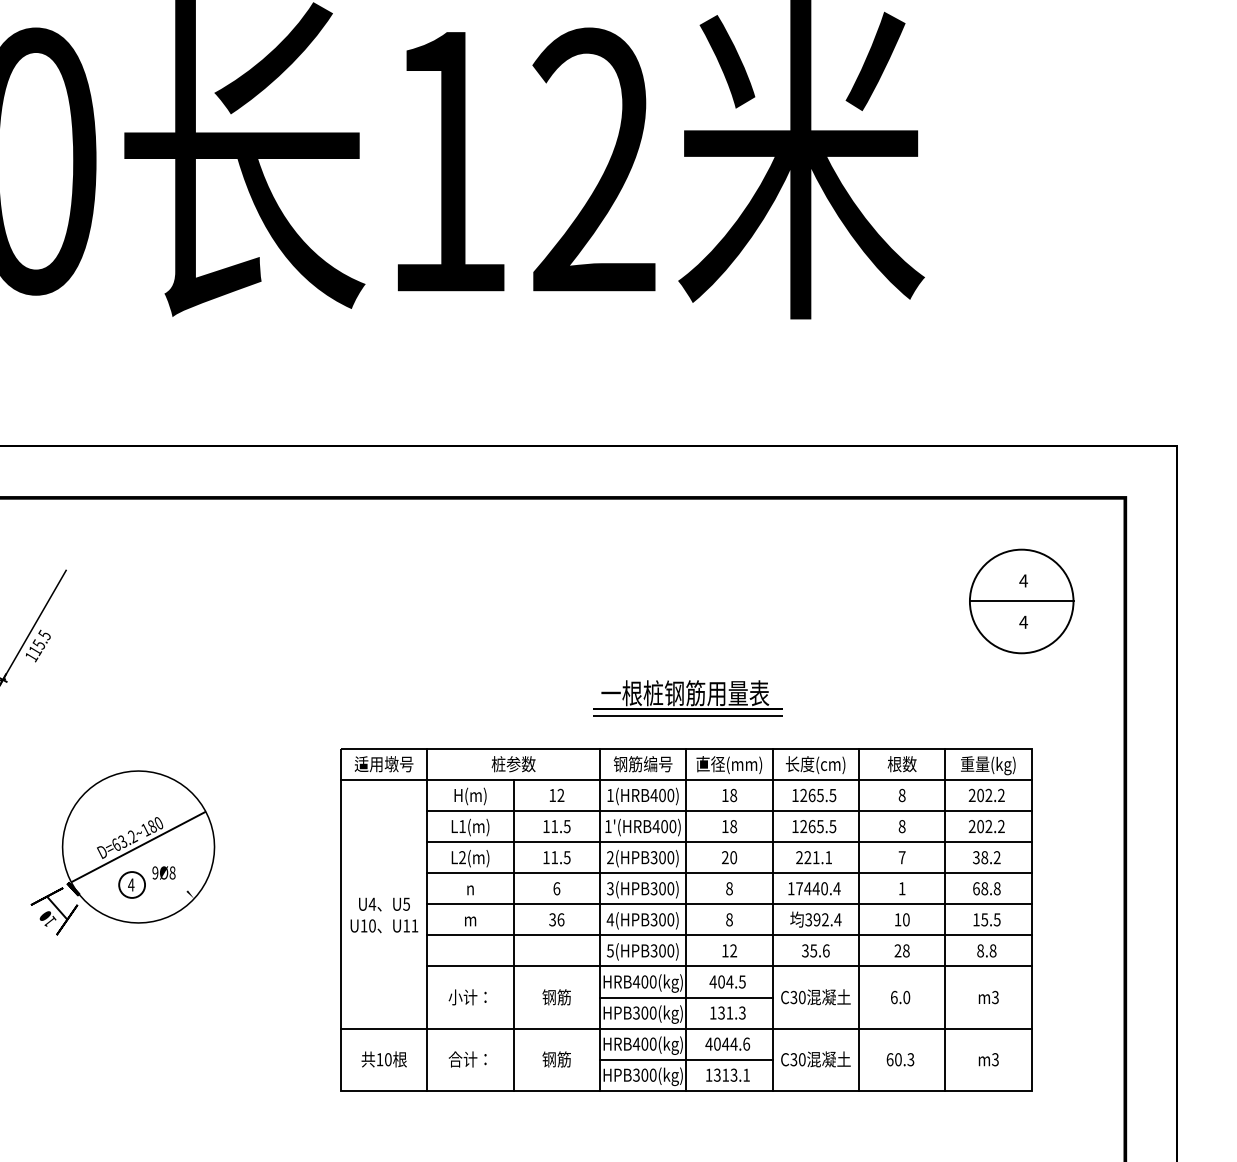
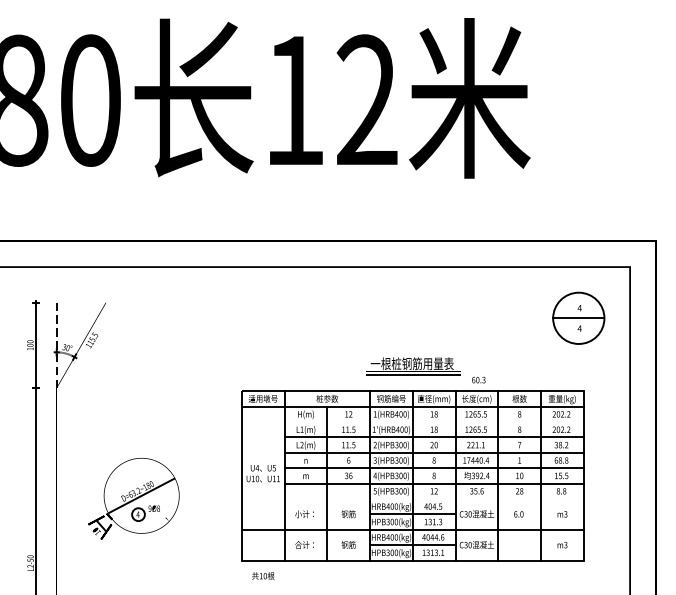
line: (728, 811) -> (433, 422), removed
part: (121, 852) -> (133, 498), moved
line: (728, 965) -> (433, 498), removed
text: (384, 1058) -> (263, 575), moved
text: (899, 1060) -> (478, 380), moved

